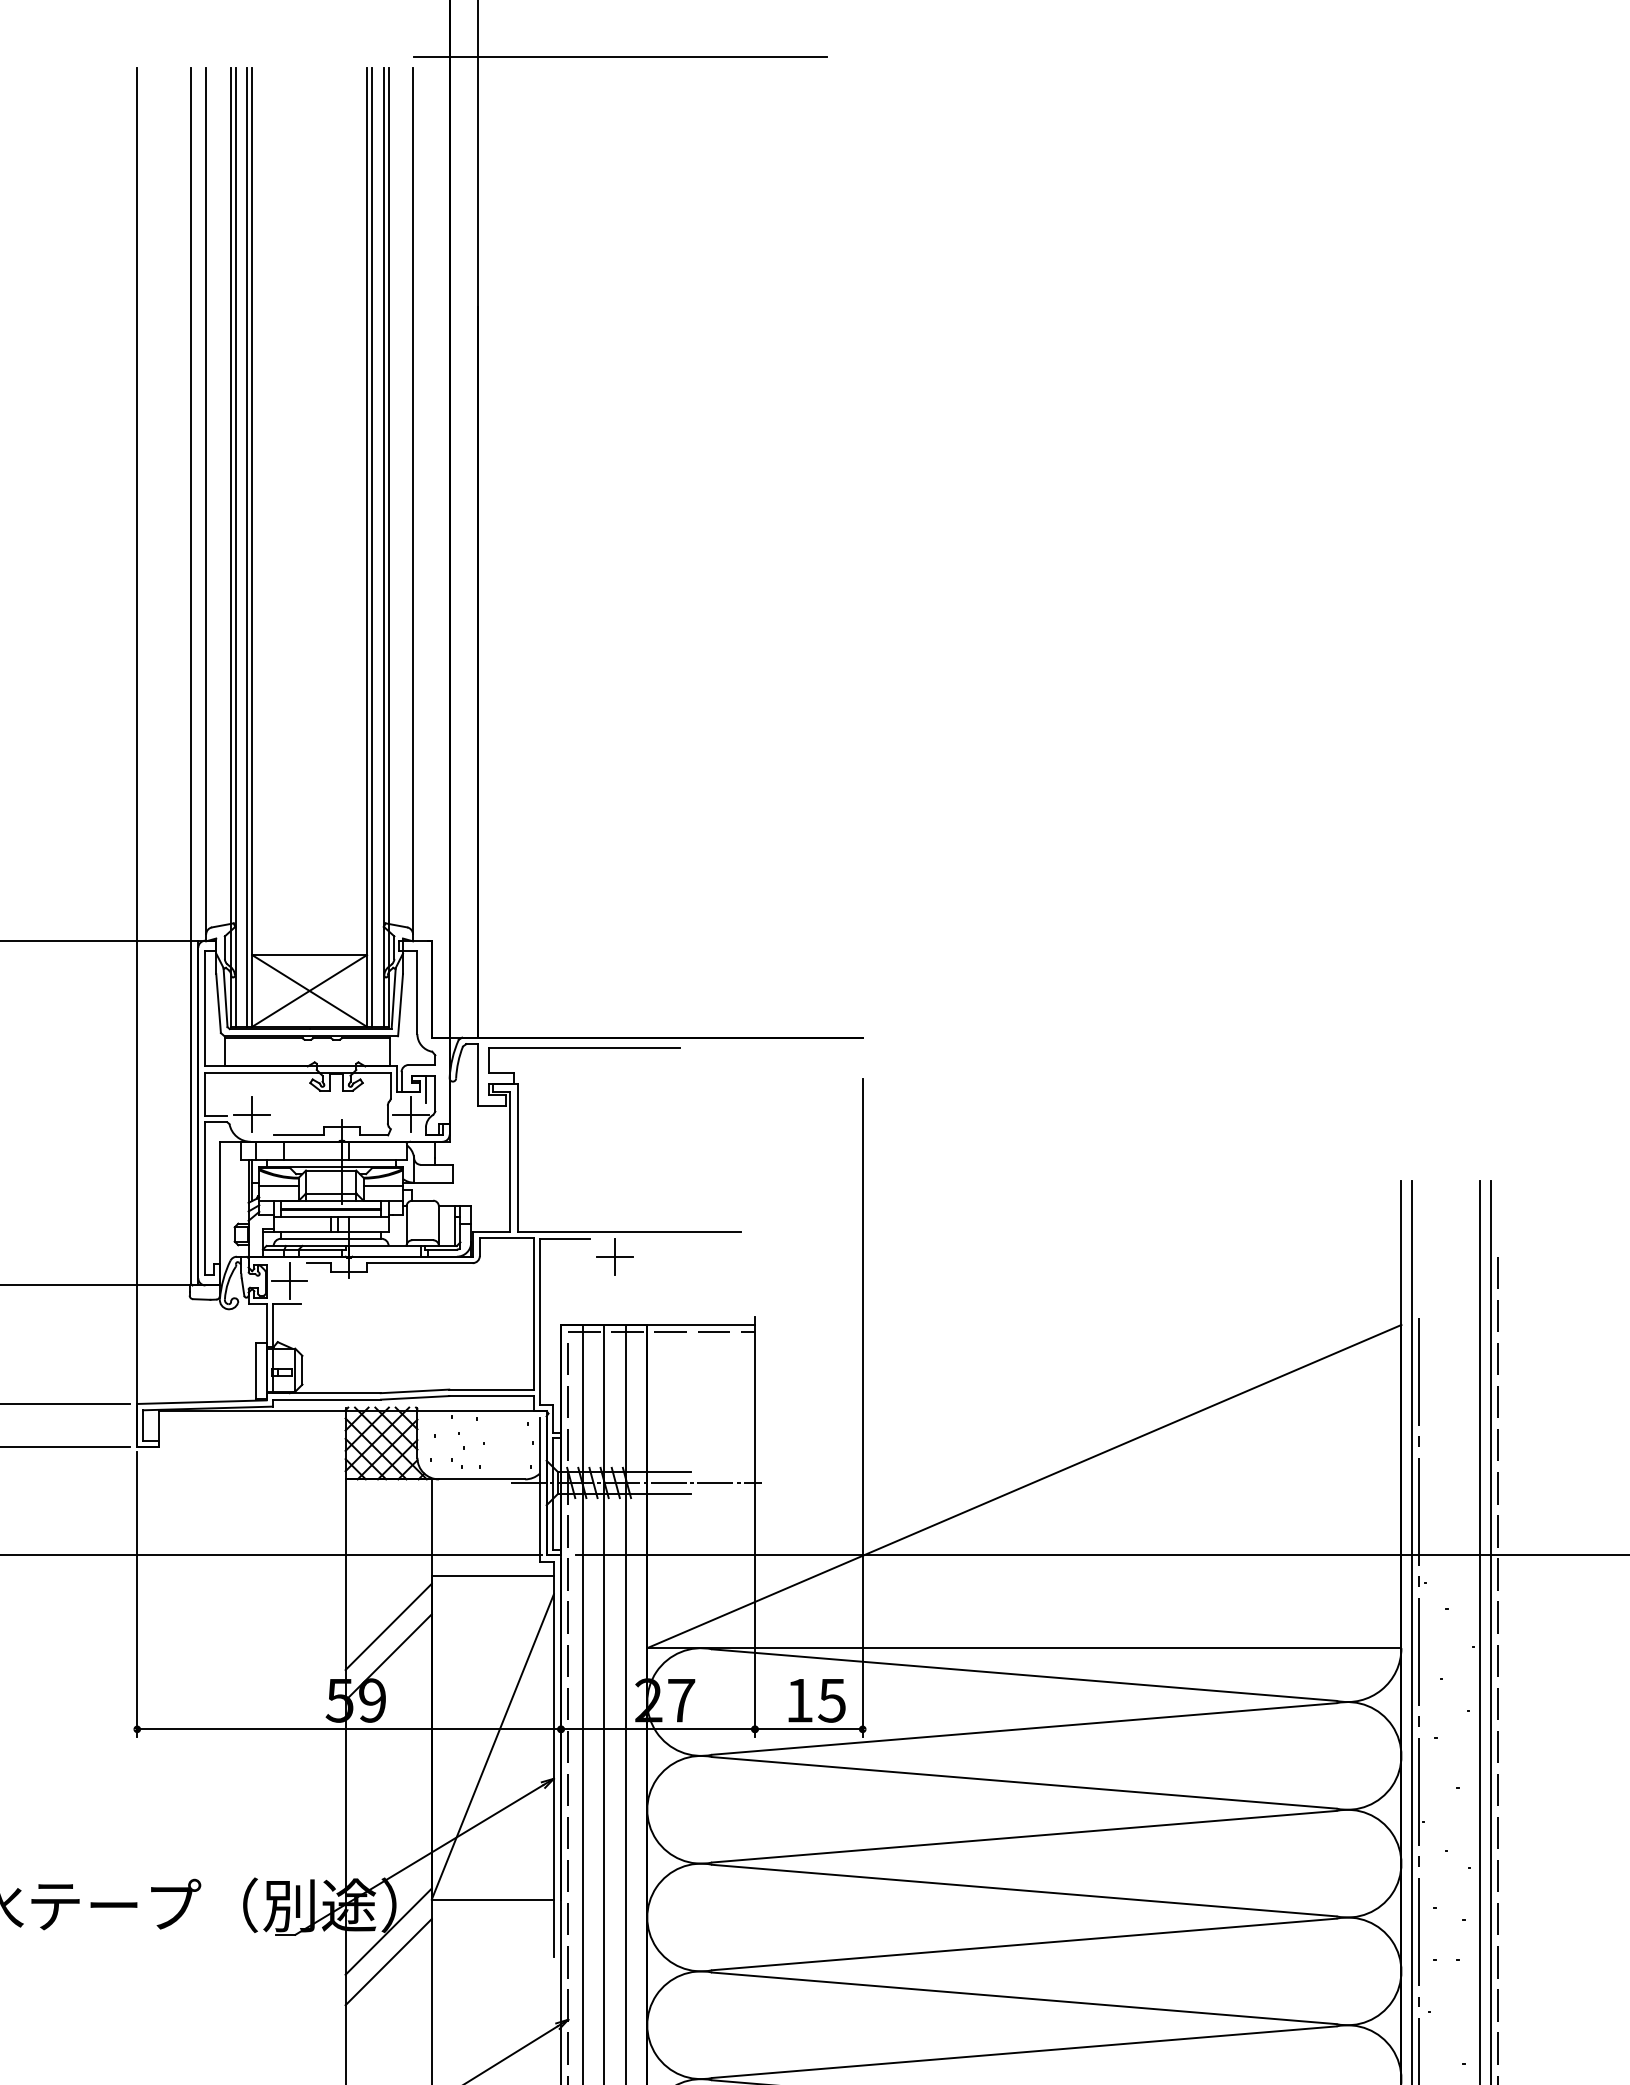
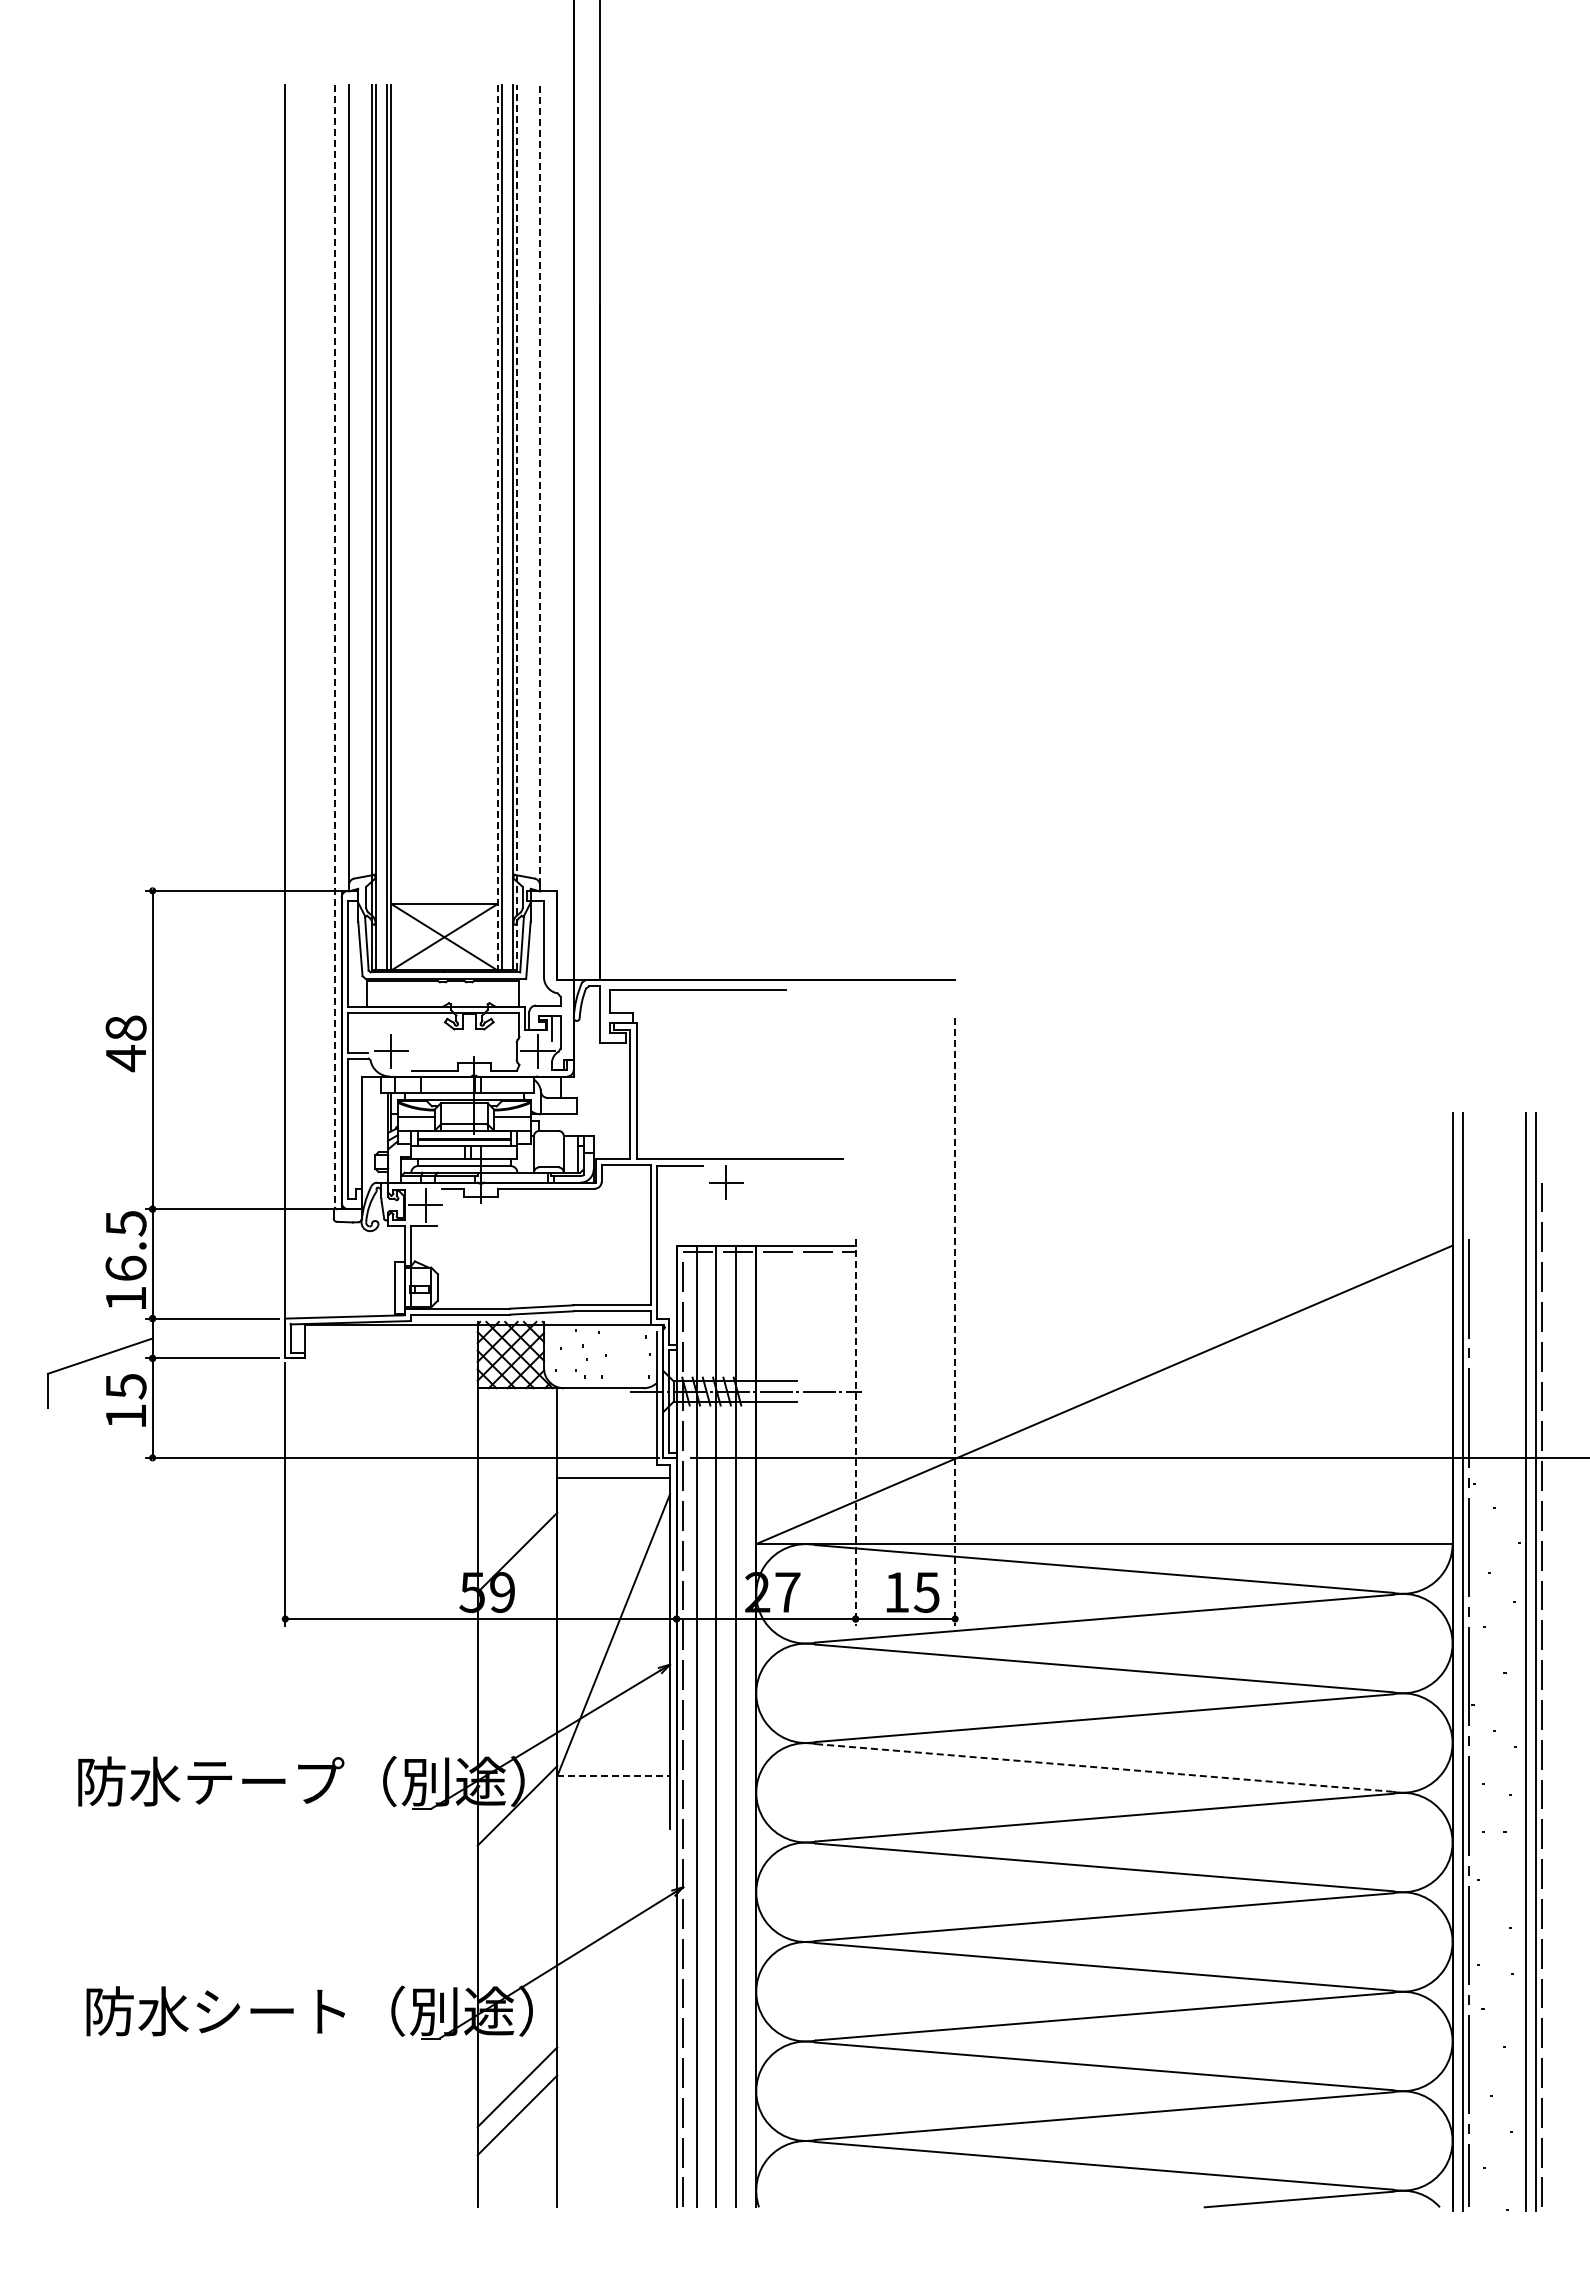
line: (619, 57) -> (730, 75), removed
line: (412, 500) -> (539, 484), solid -> dashed
line: (367, 547) -> (497, 527), solid -> dashed
line: (388, 547) -> (517, 527), solid -> dashed
line: (191, 676) -> (335, 646), solid -> dashed
line: (863, 1407) -> (955, 1321), solid -> dashed
line: (754, 1527) -> (855, 1432), solid -> dashed
line: (388, 1626) -> (517, 1524), removed
line: (1024, 1890) -> (1104, 1767), solid -> dashed
line: (493, 1899) -> (614, 1776), solid -> dashed
line: (388, 1961) -> (517, 1833), removed

